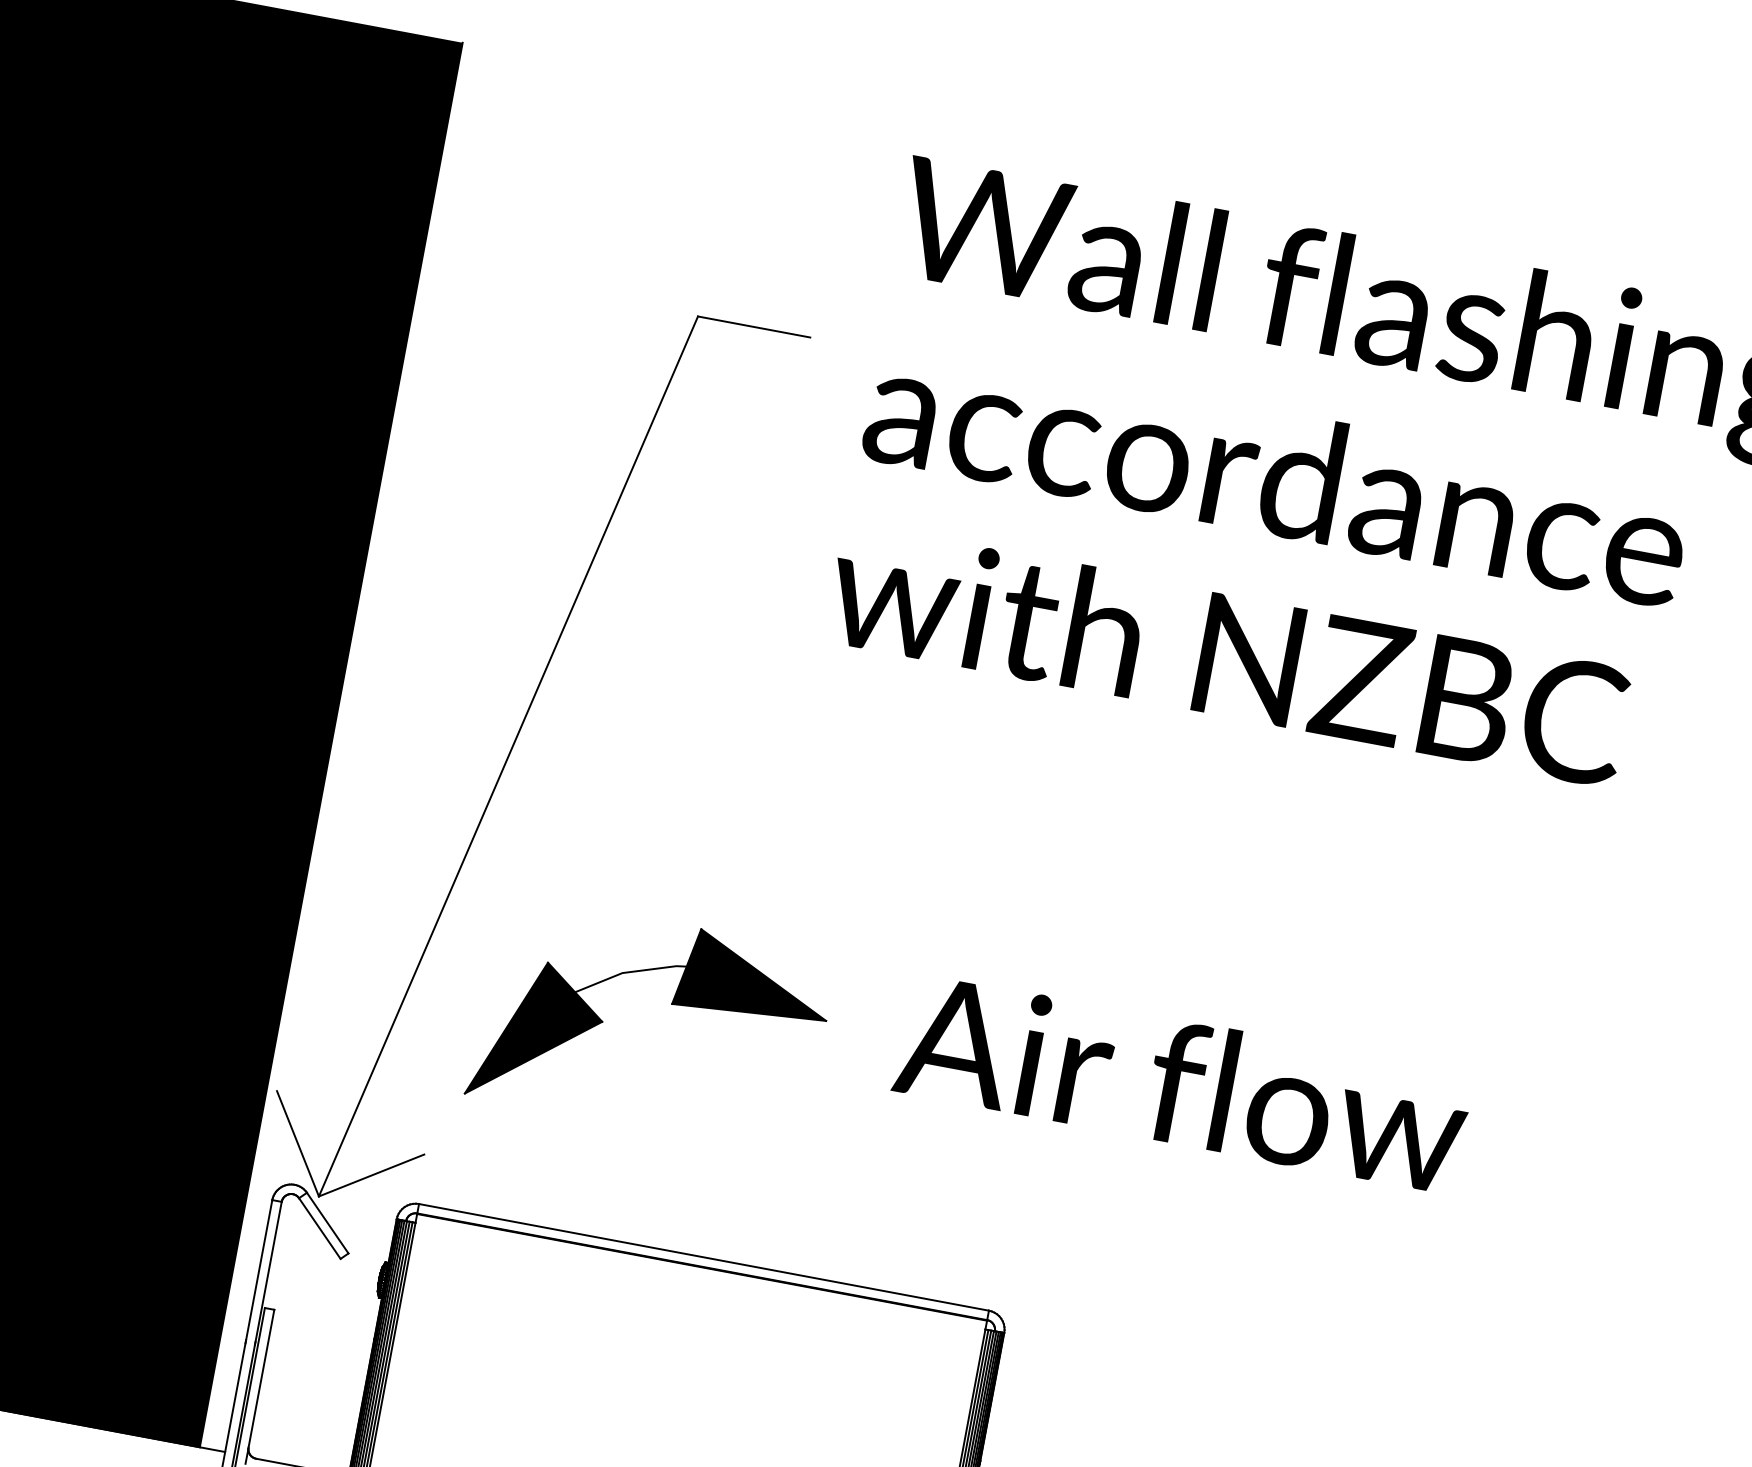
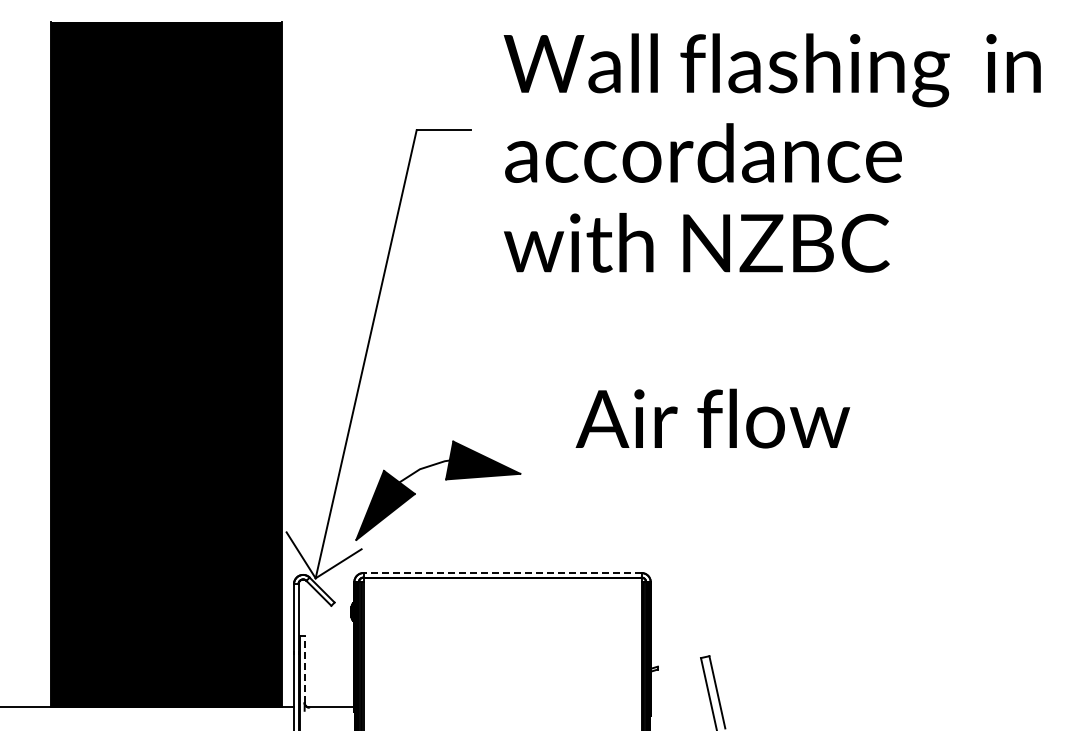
part: (670, 1005) -> (445, 480), moved
text: (1182, 1082) -> (712, 418), moved
line: (703, 1258) -> (502, 573), solid -> dashed
line: (261, 1379) -> (304, 669), solid -> dashed

